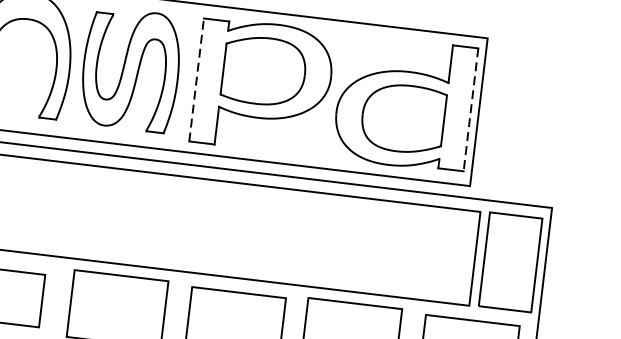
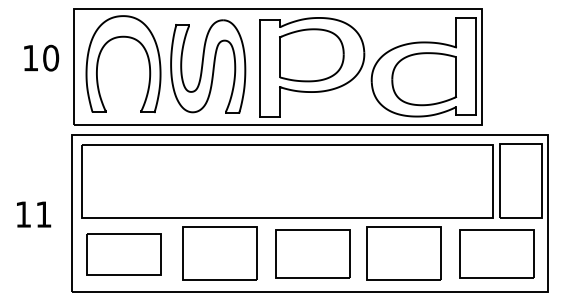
line: (197, 78) -> (260, 67), dashed -> solid
line: (470, 110) -> (475, 66), dashed -> solid

